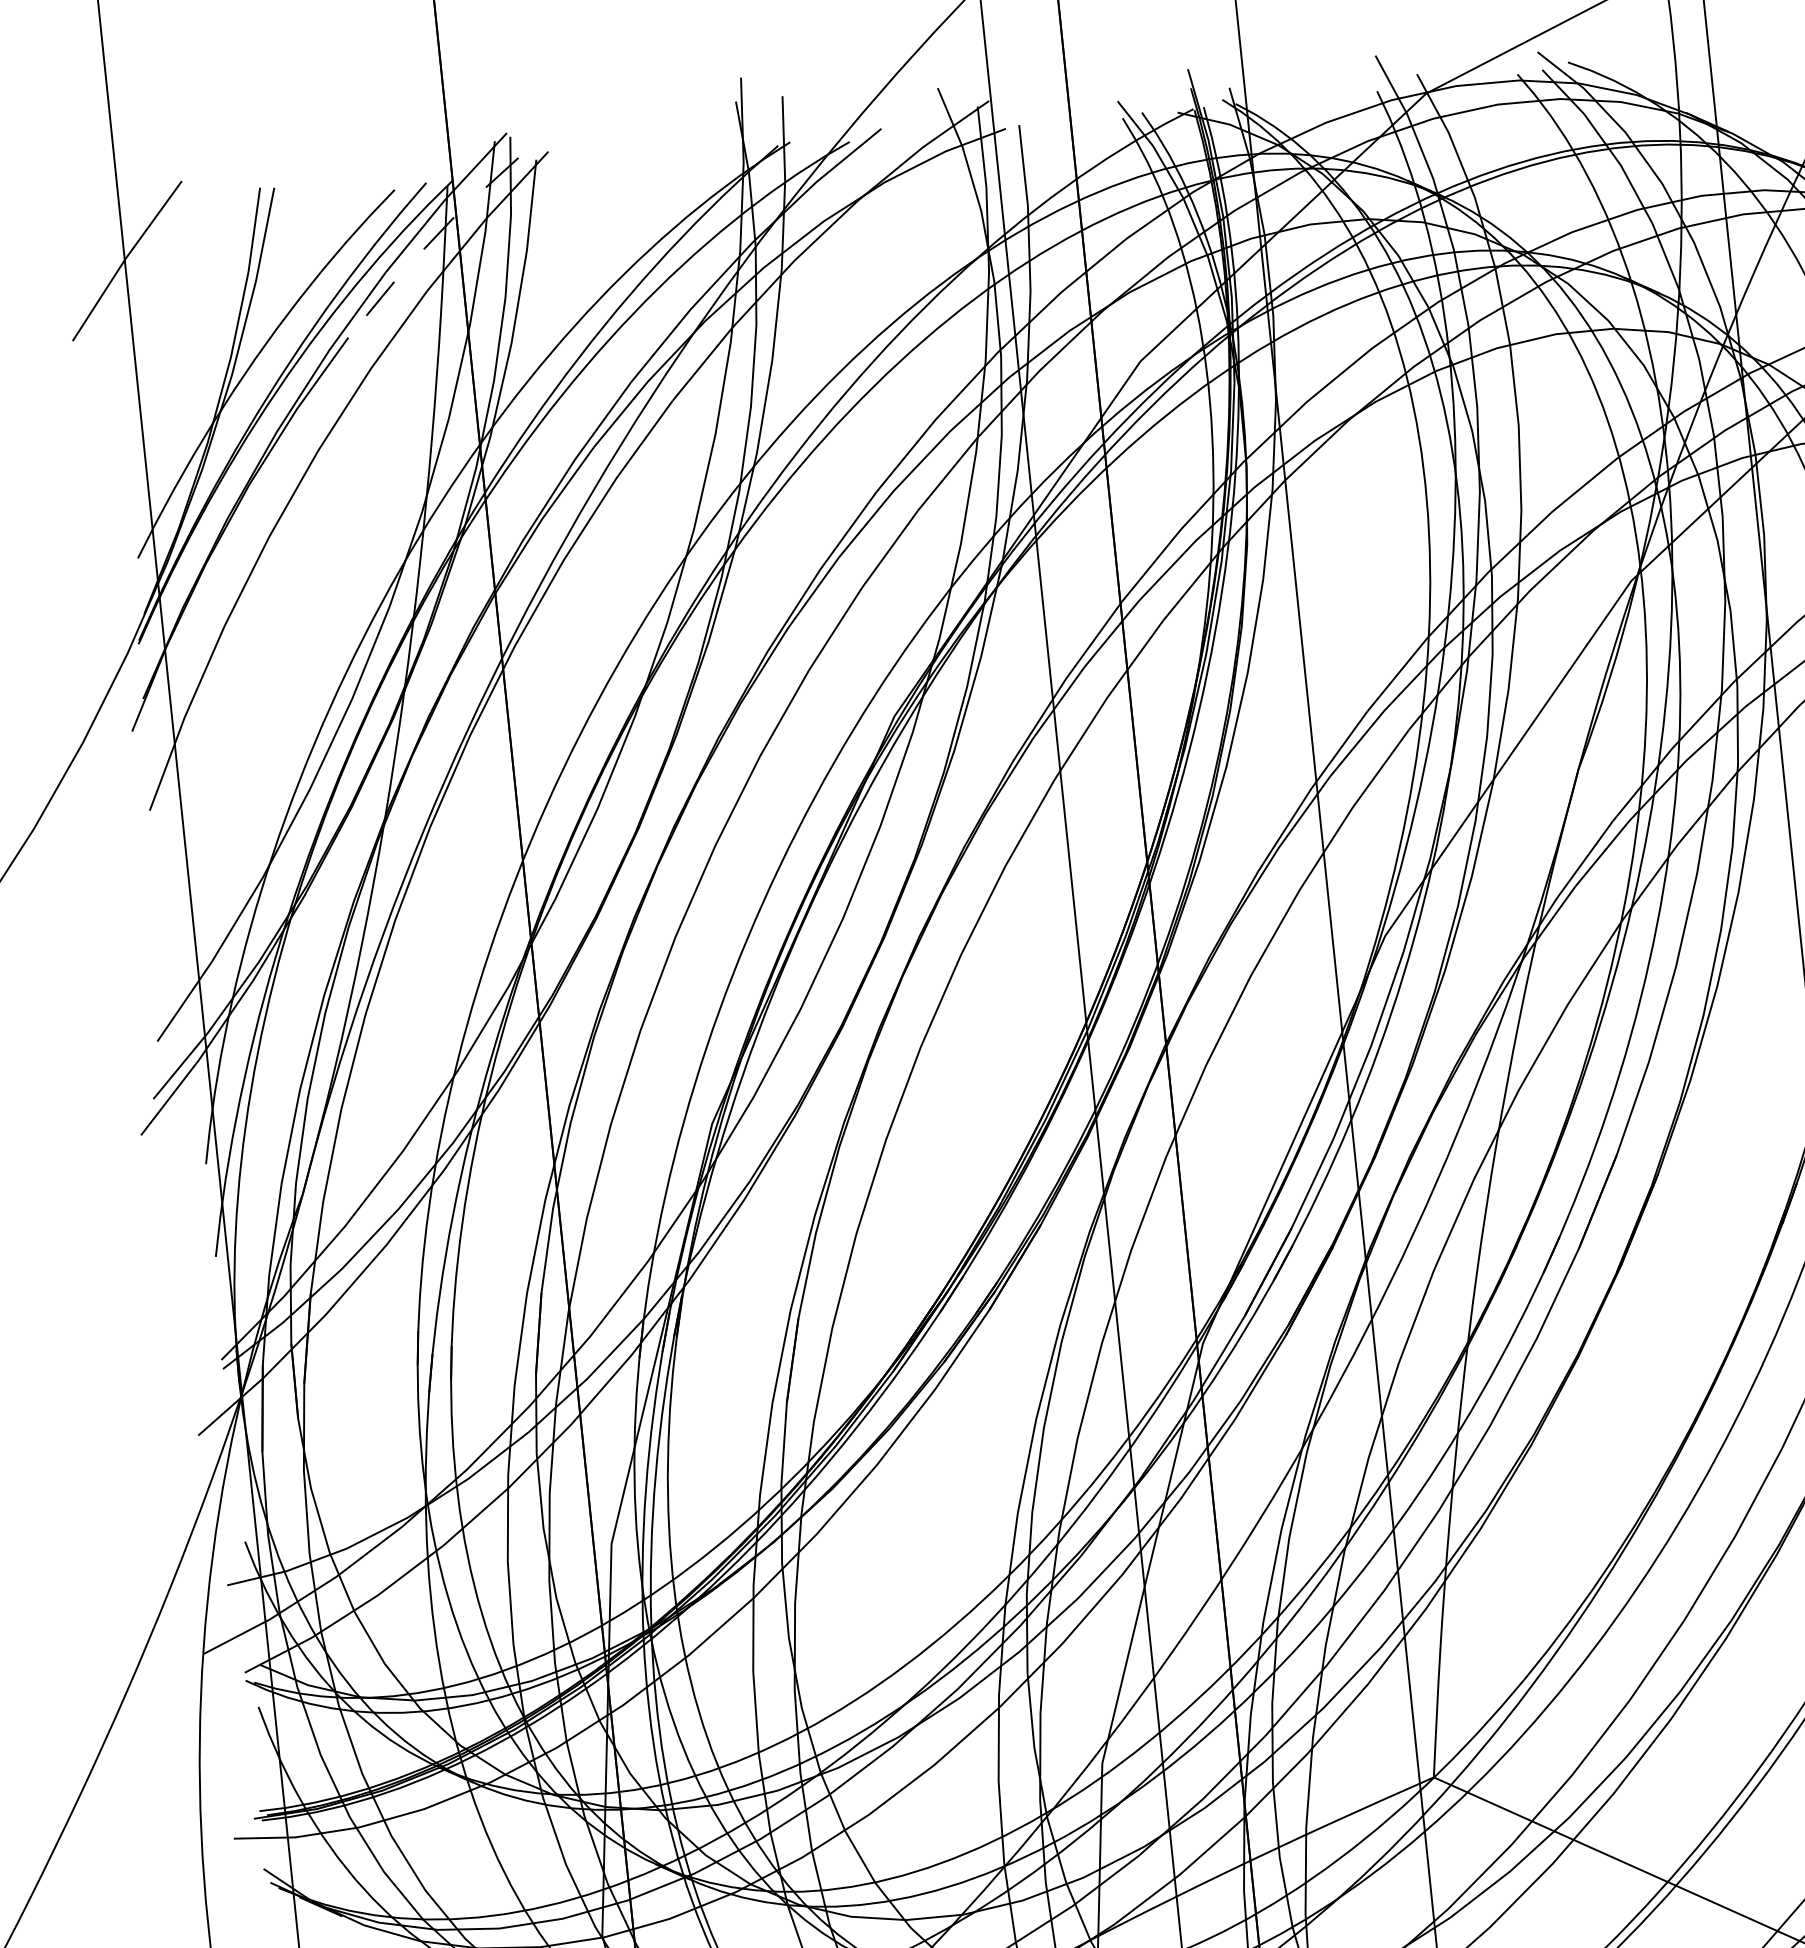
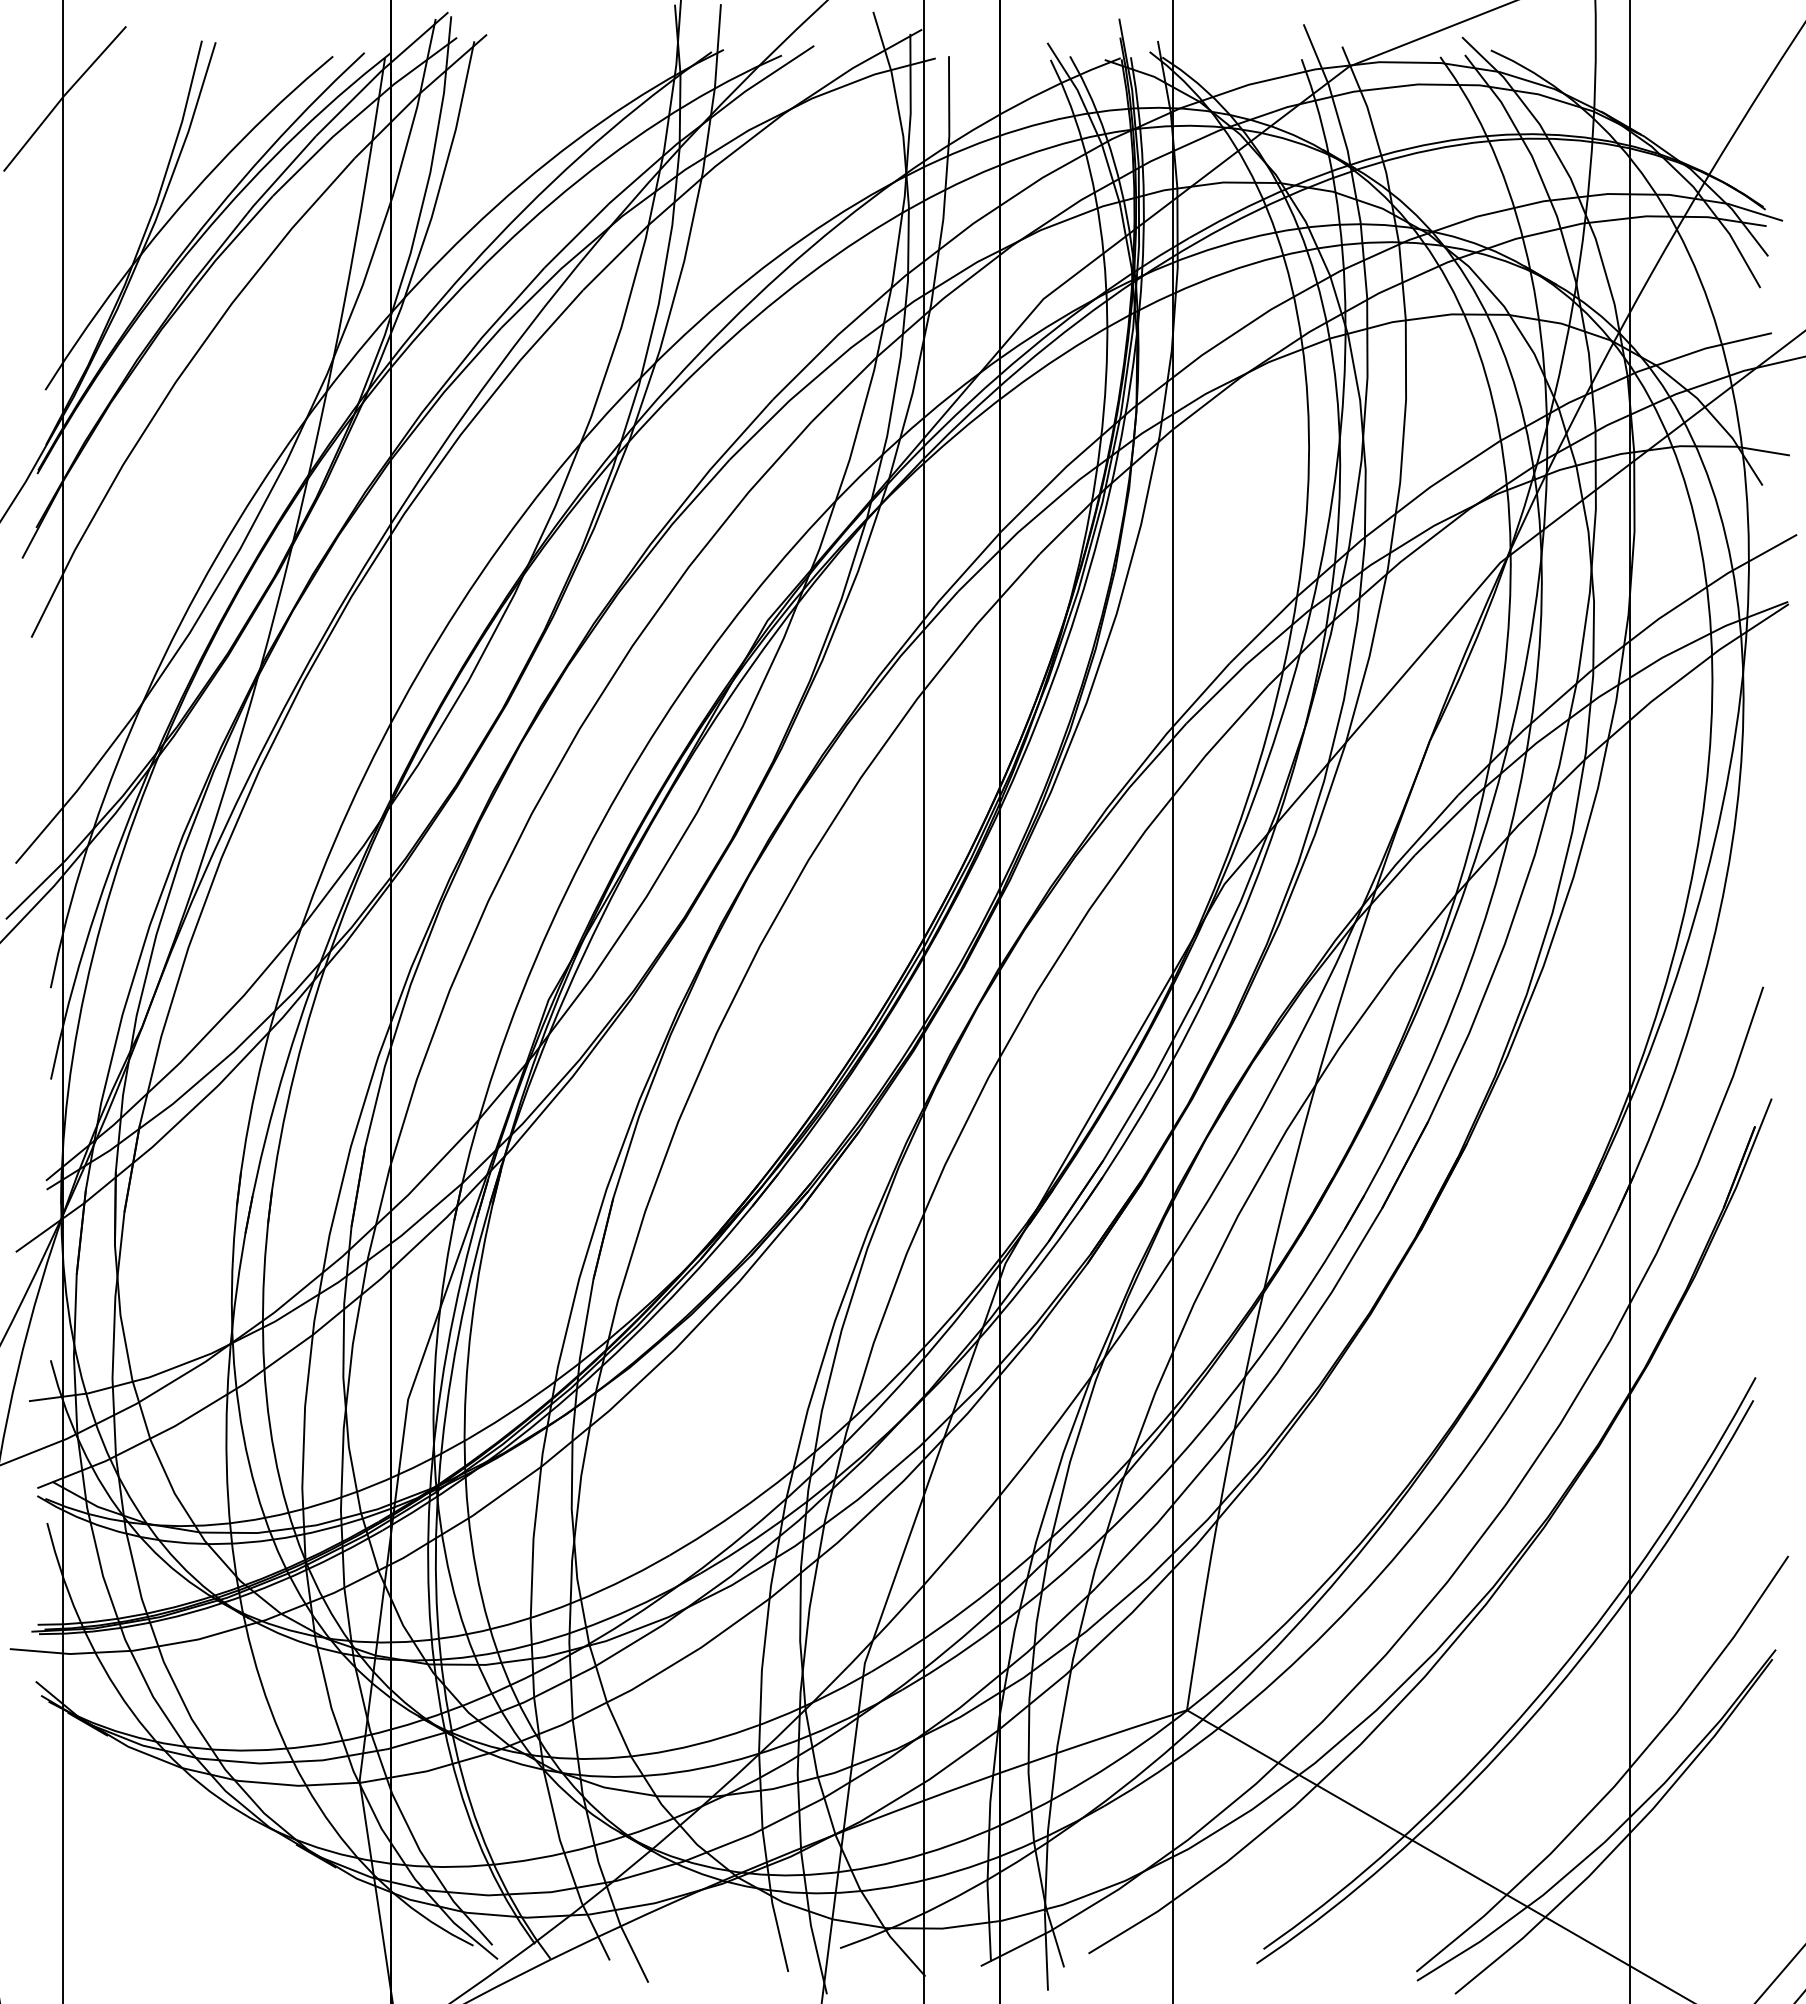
line: (429, 243) -> (361, 112), dashed -> solid

